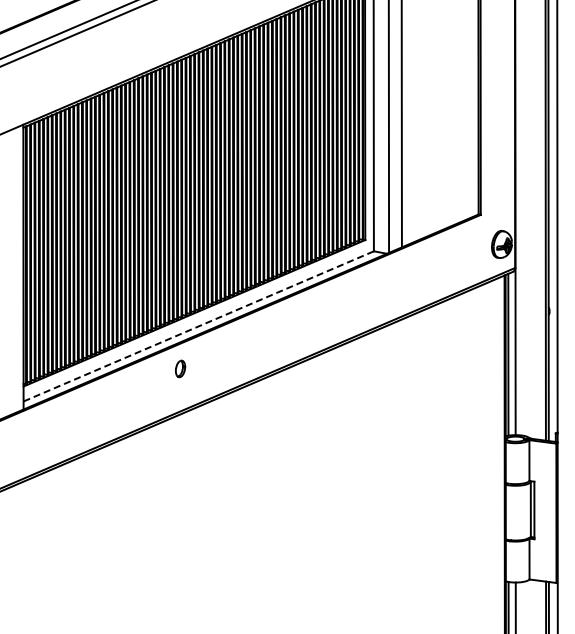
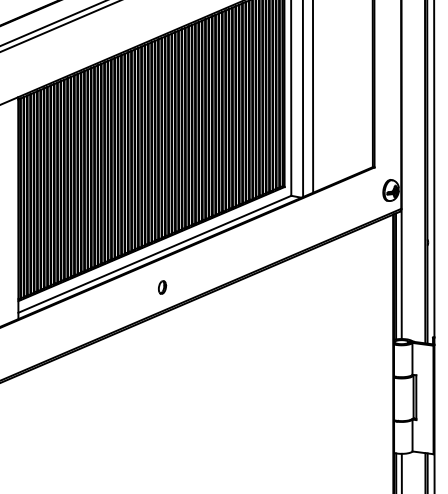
line: (198, 326) -> (154, 254), dashed -> solid
part: (180, 368) -> (162, 287), moved

